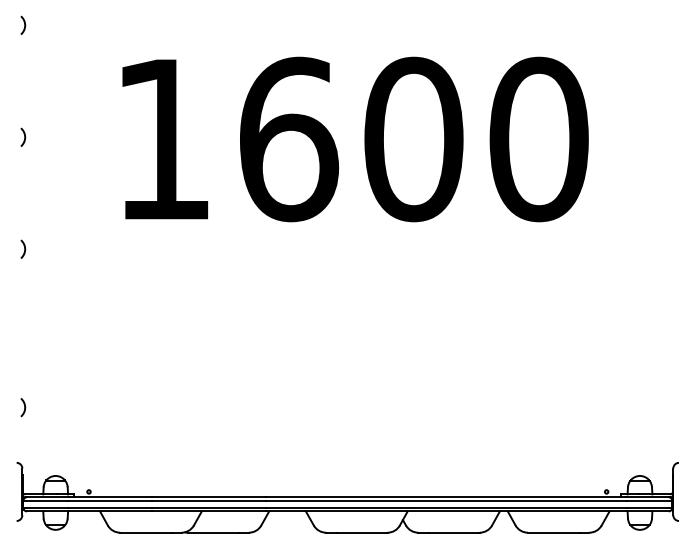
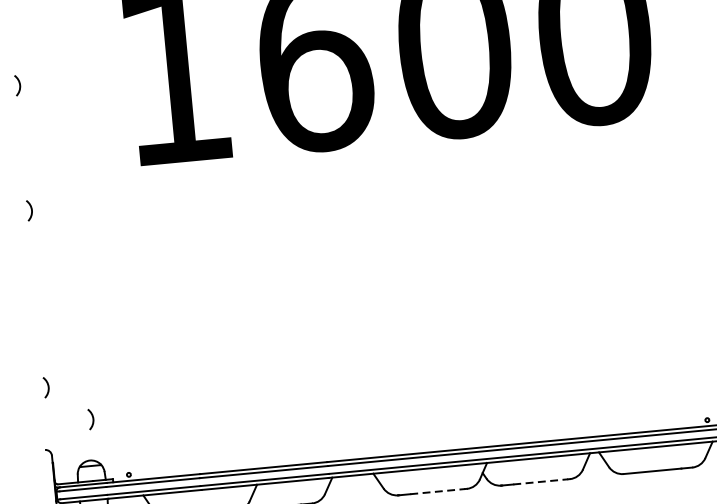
arc: (61, 439) -> (92, 419), added
line: (361, 532) -> (437, 491), solid -> dashed
line: (453, 532) -> (540, 481), solid -> dashed

